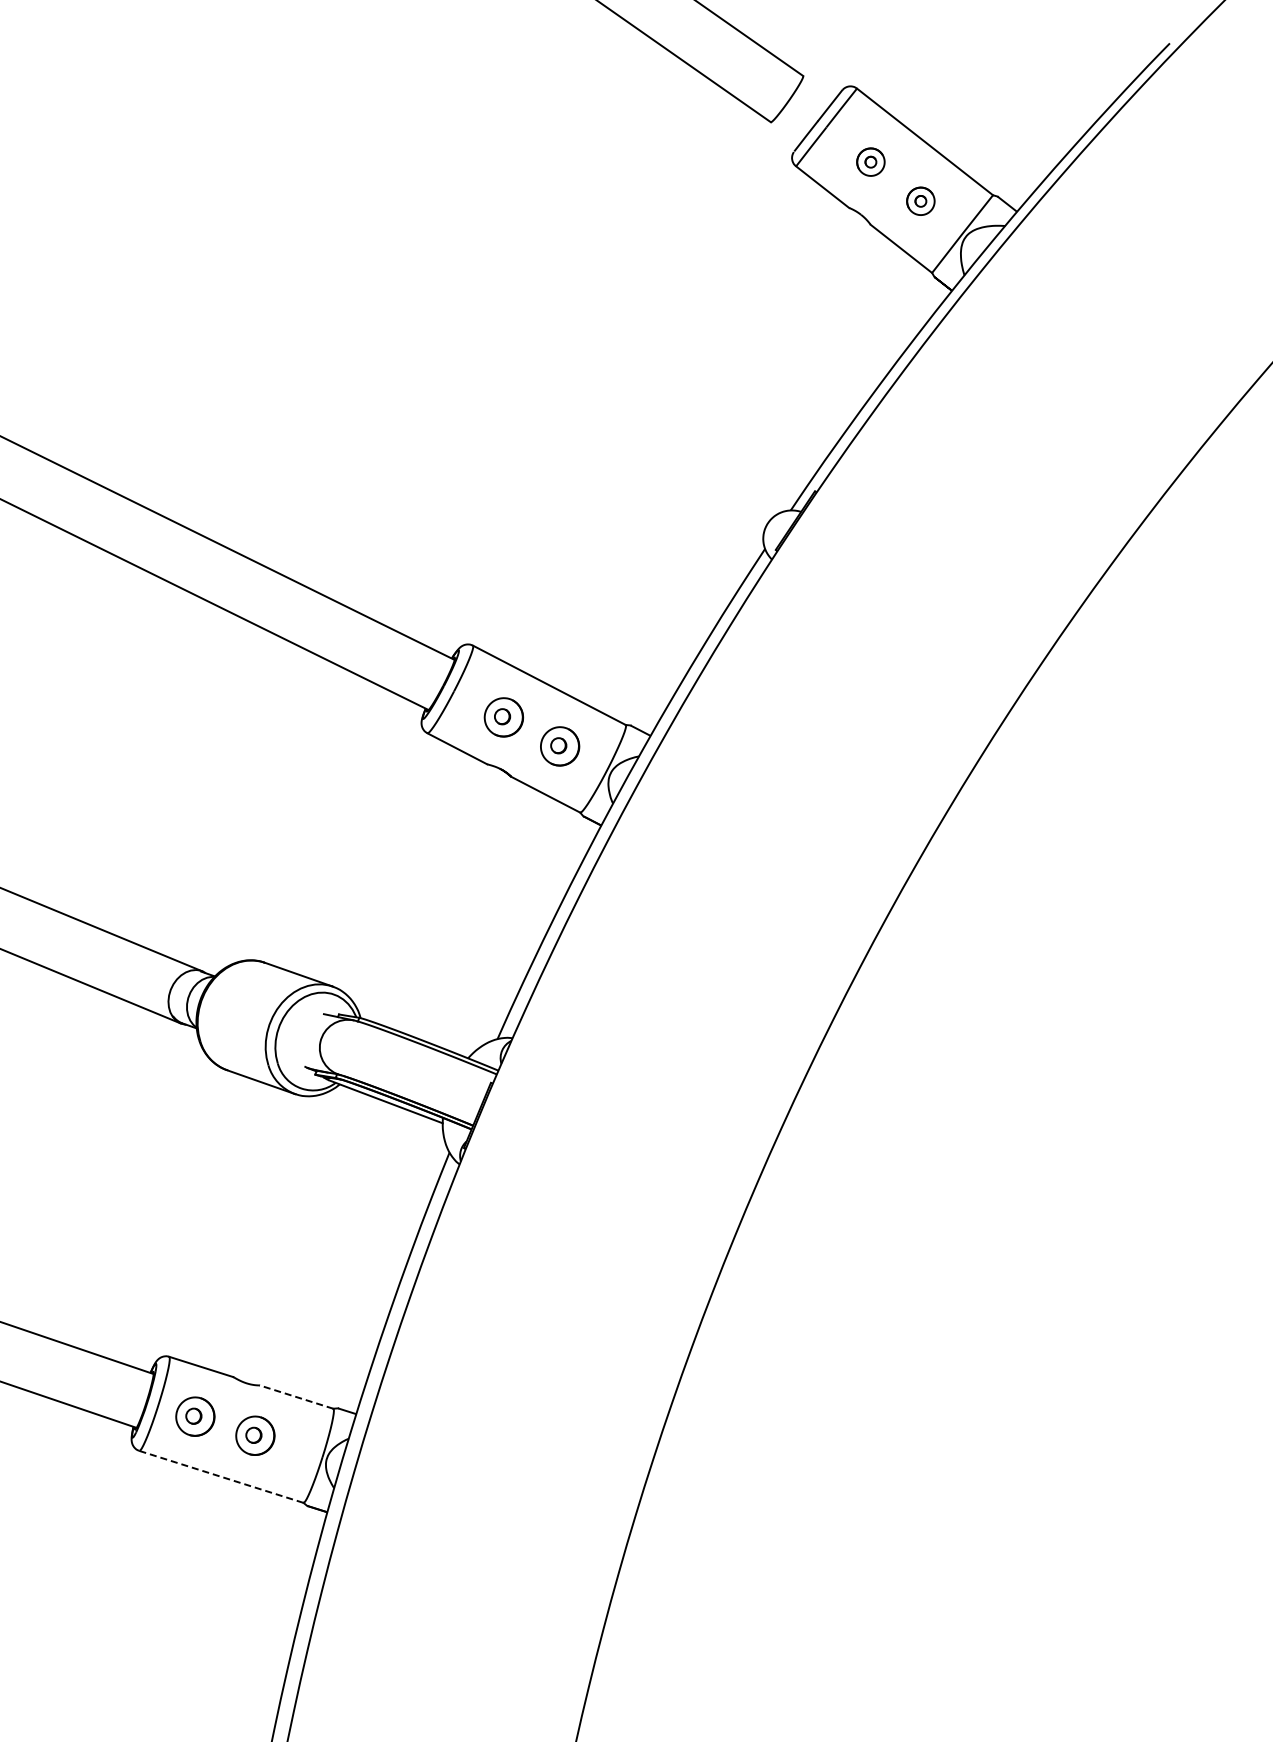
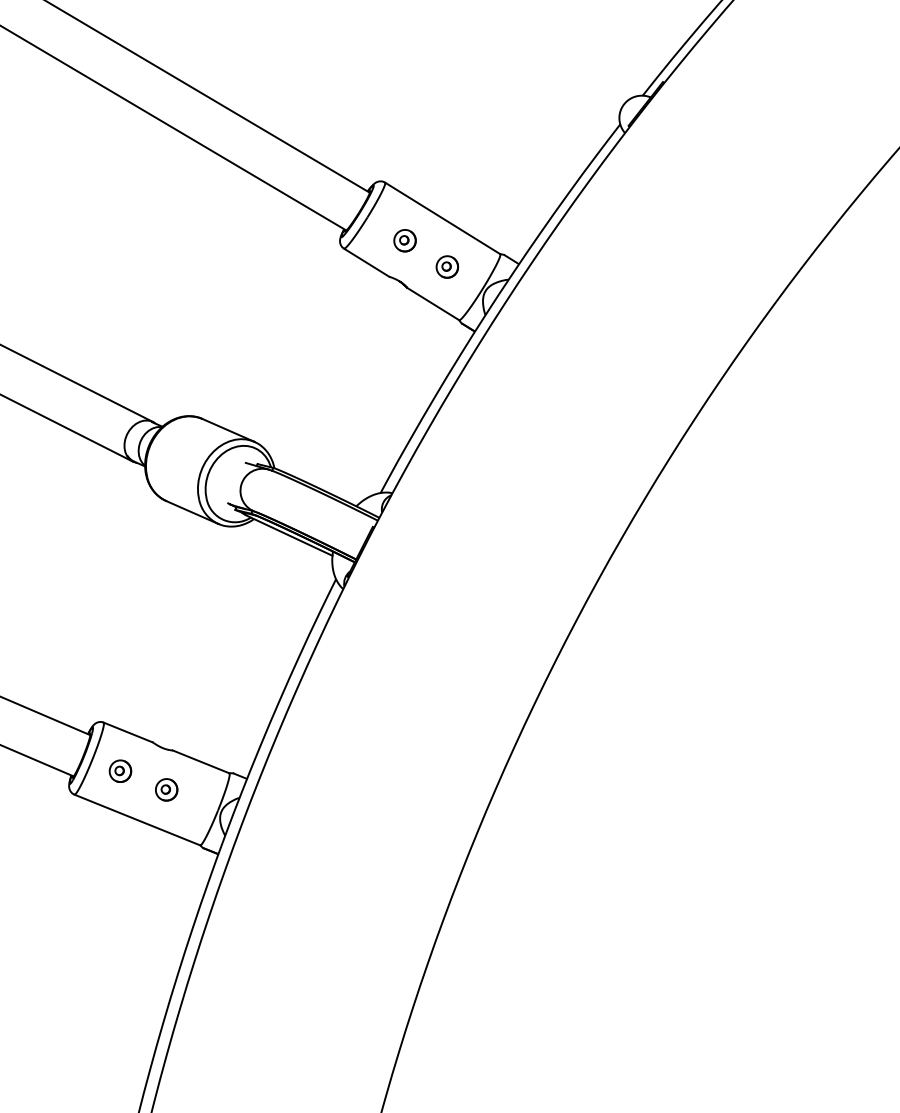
part: (503, 716) -> (404, 240), size x0.71
part: (559, 746) -> (446, 267), size x0.71
line: (296, 1397) -> (201, 762), dashed -> solid
part: (194, 1416) -> (119, 770), size x0.71
part: (255, 1435) -> (166, 789), size x0.71
line: (221, 1477) -> (137, 820), dashed -> solid

